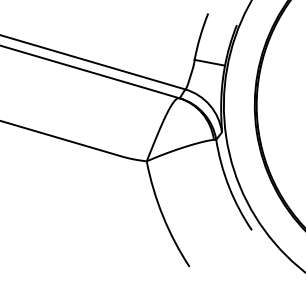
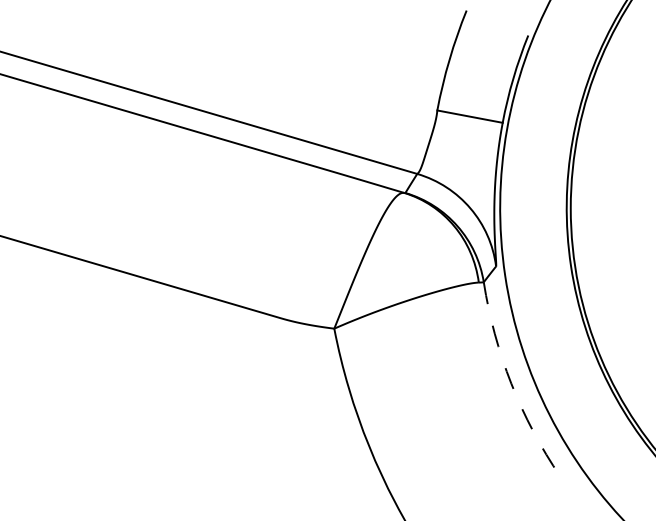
arc: (229, 187) -> (512, 384), solid -> dashed

